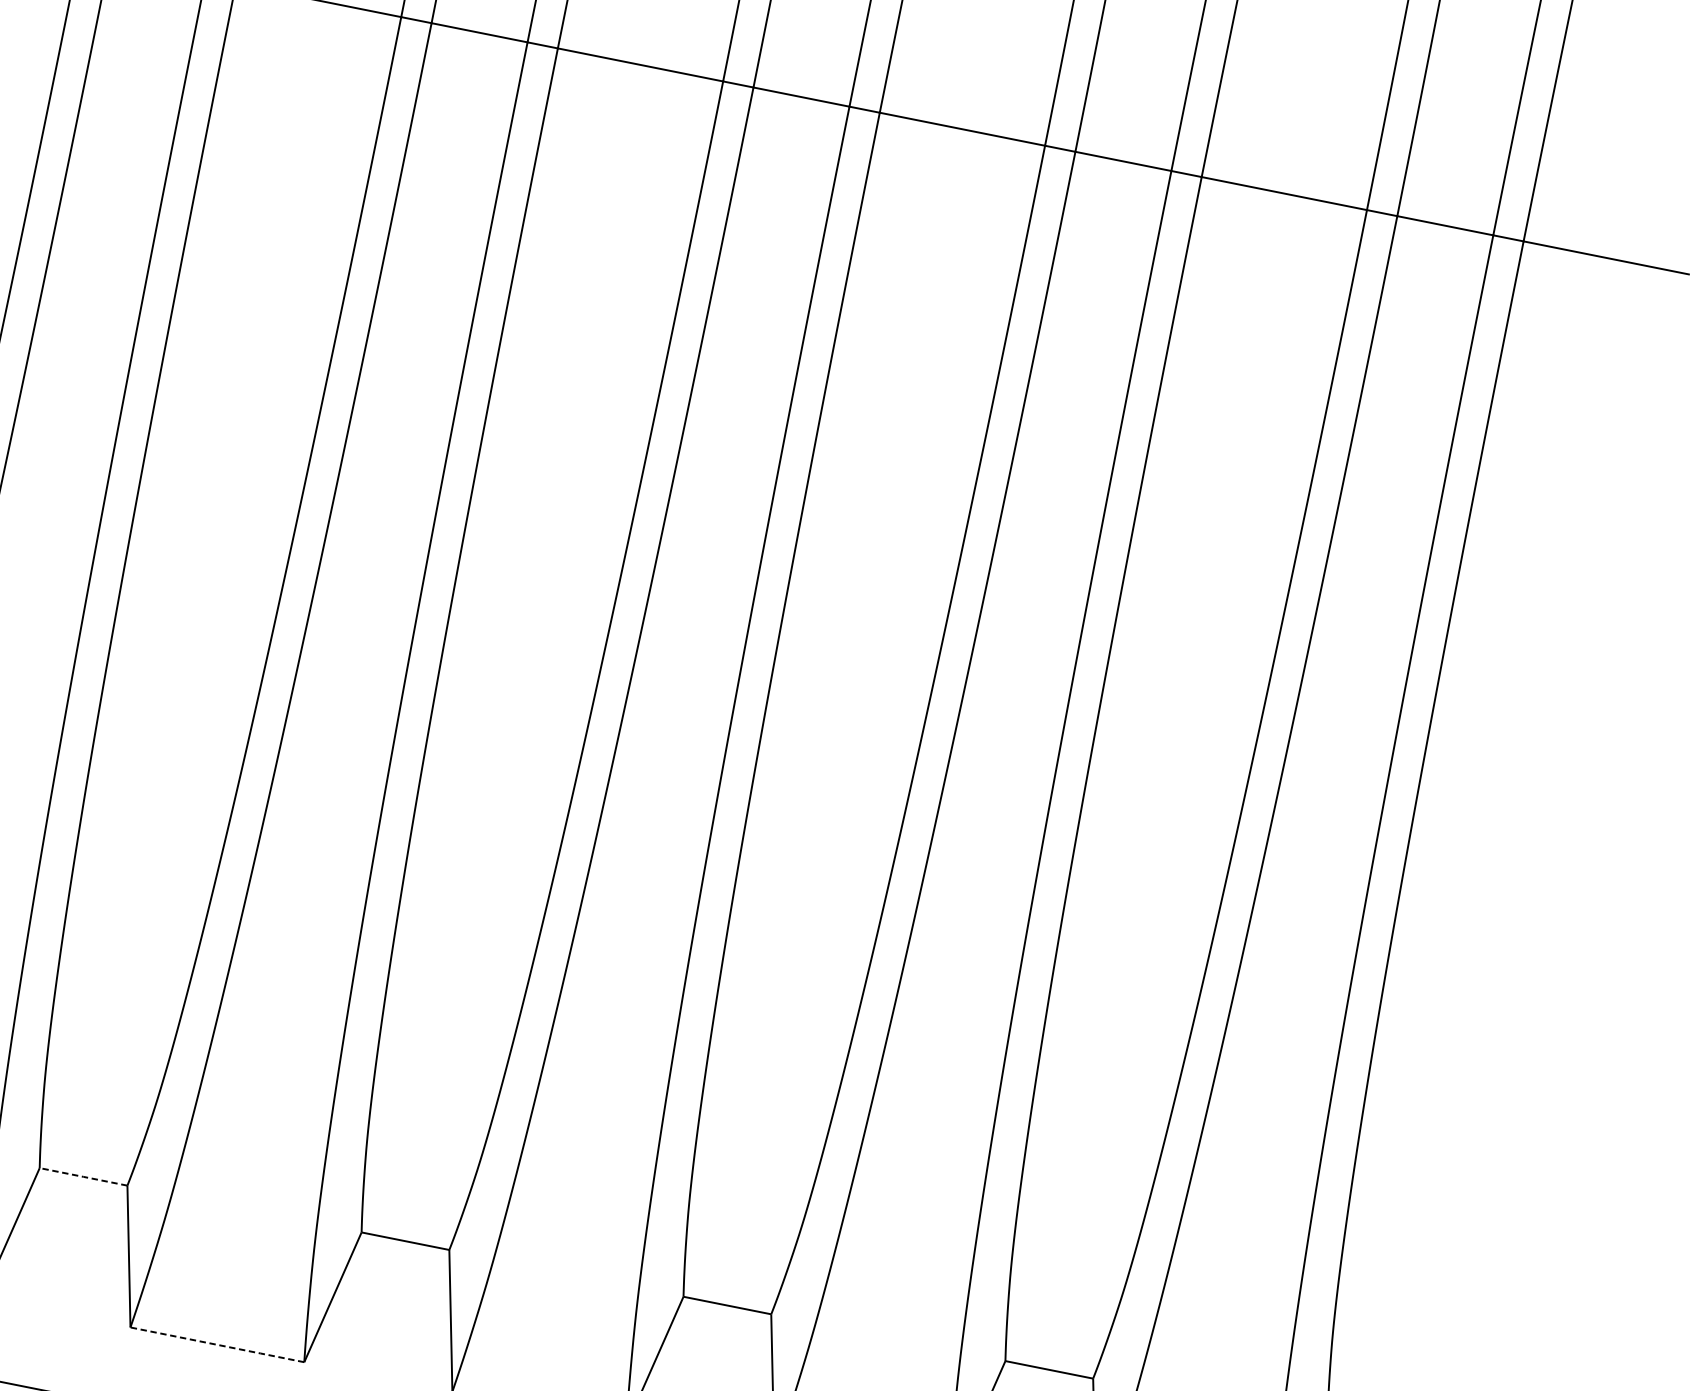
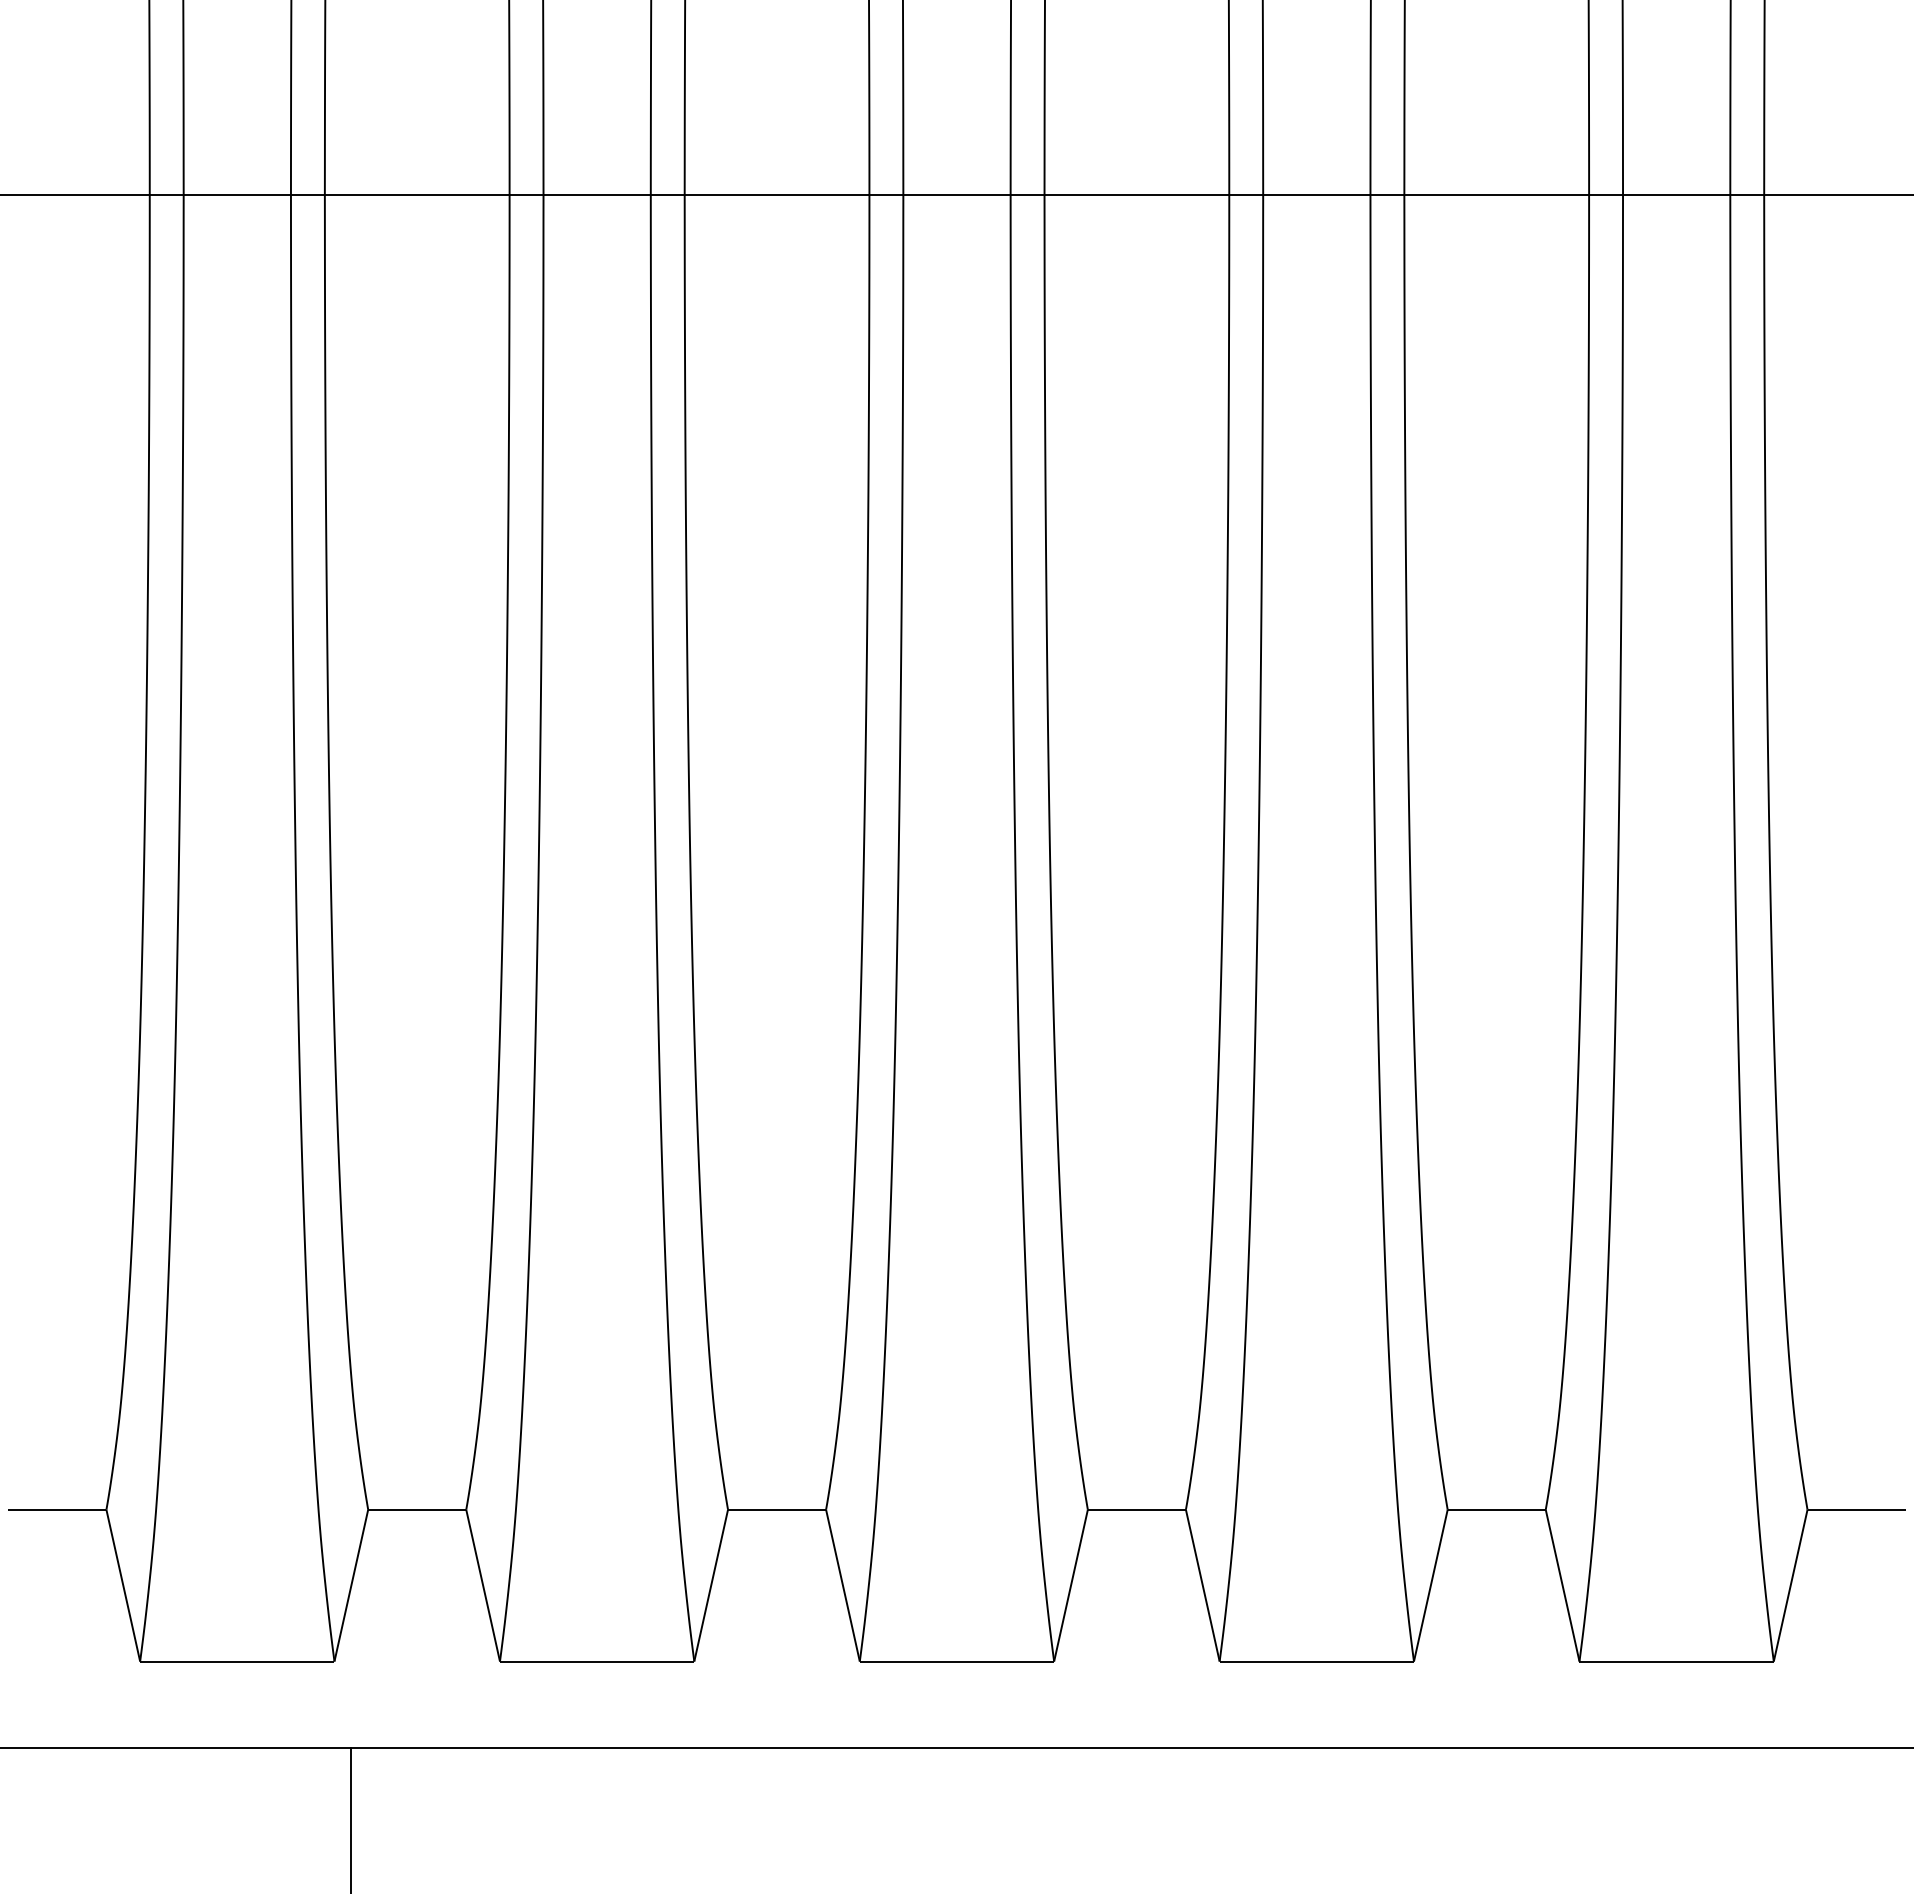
line: (83, 1176) -> (417, 1509), dashed -> solid
line: (216, 1344) -> (596, 1661), dashed -> solid

